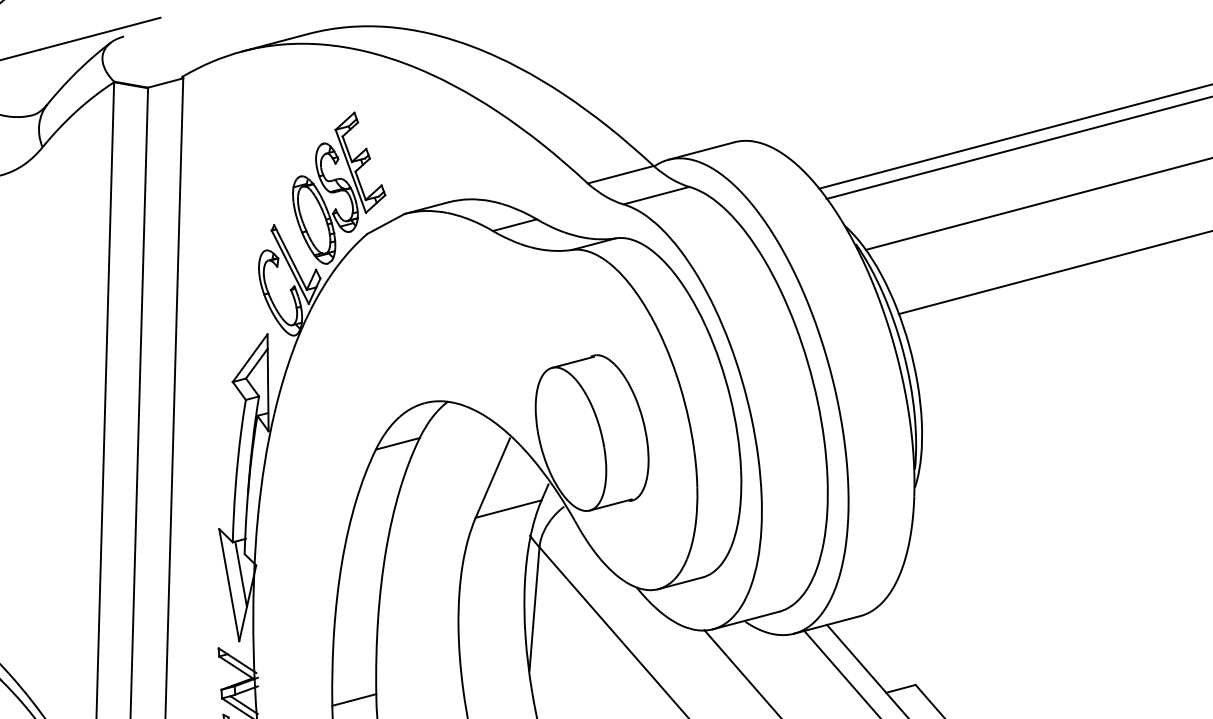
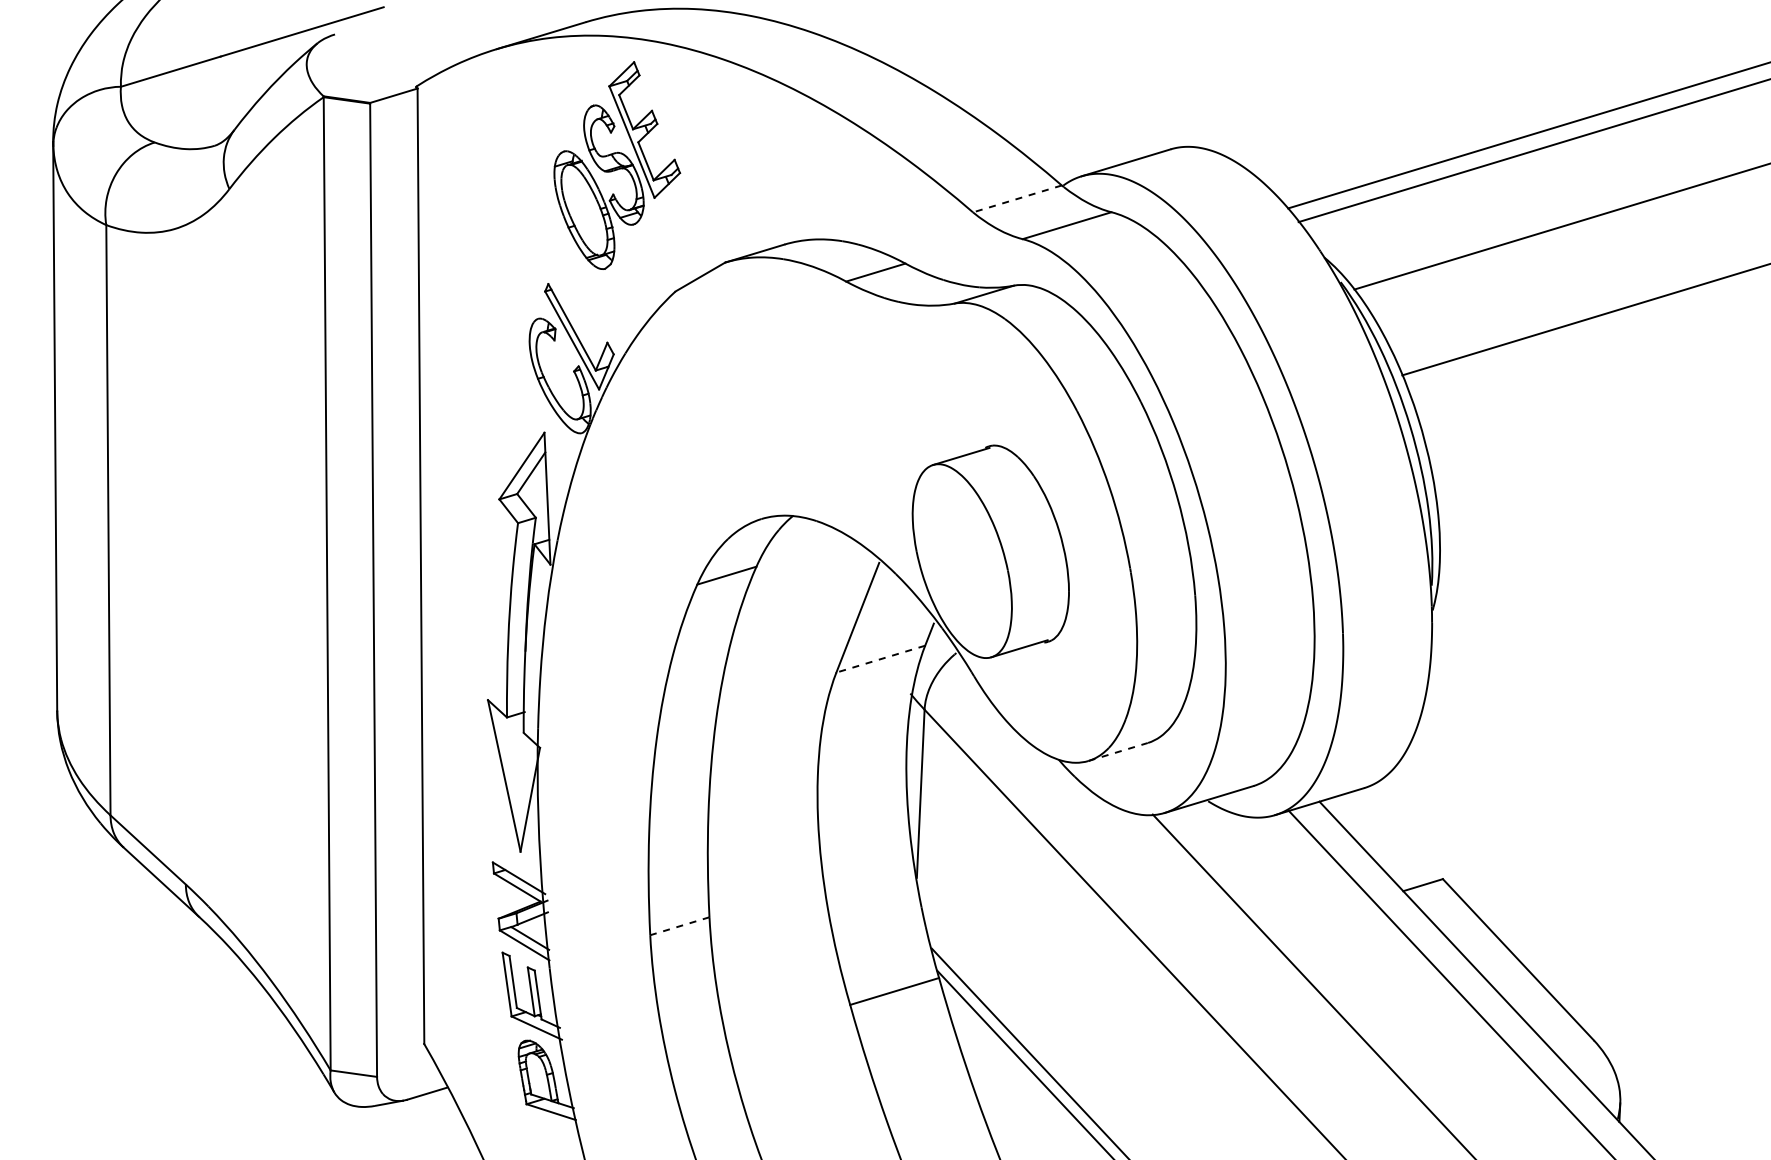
line: (620, 175) -> (1016, 199), solid -> dashed
part: (339, 188) -> (617, 165), moved
line: (508, 509) -> (880, 659), solid -> dashed
line: (240, 574) -> (519, 760), removed
line: (680, 582) -> (1118, 751), solid -> dashed
line: (354, 700) -> (679, 926), solid -> dashed

